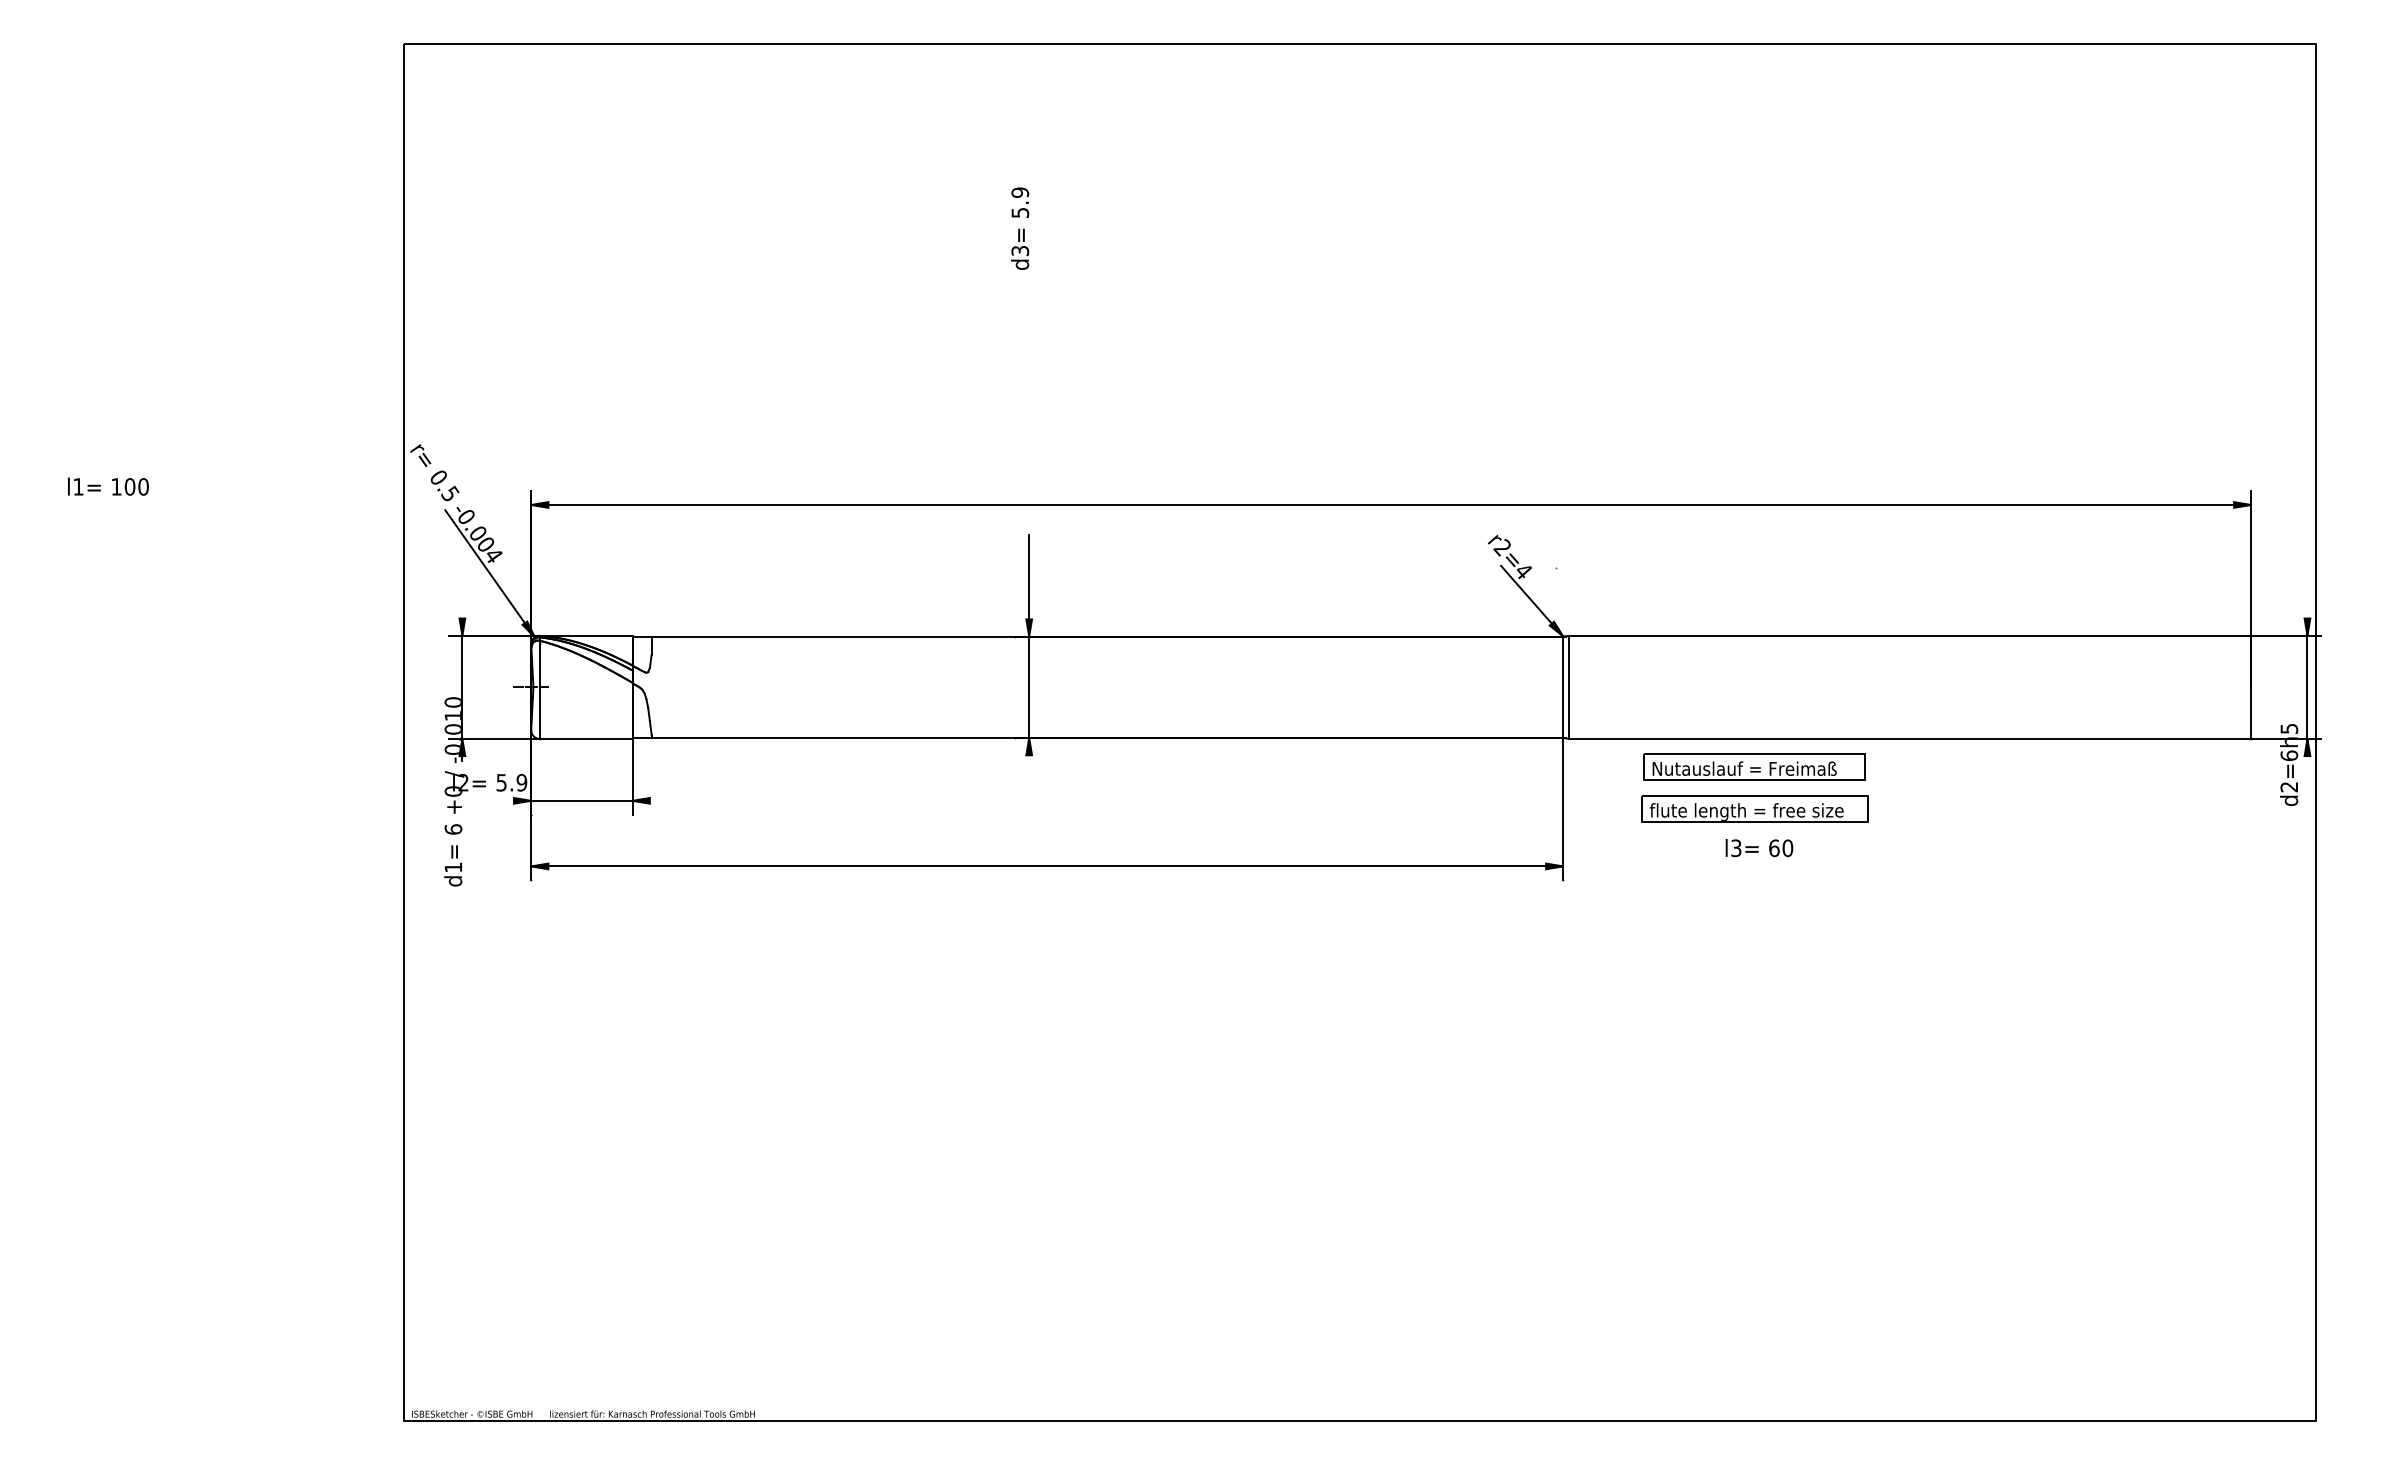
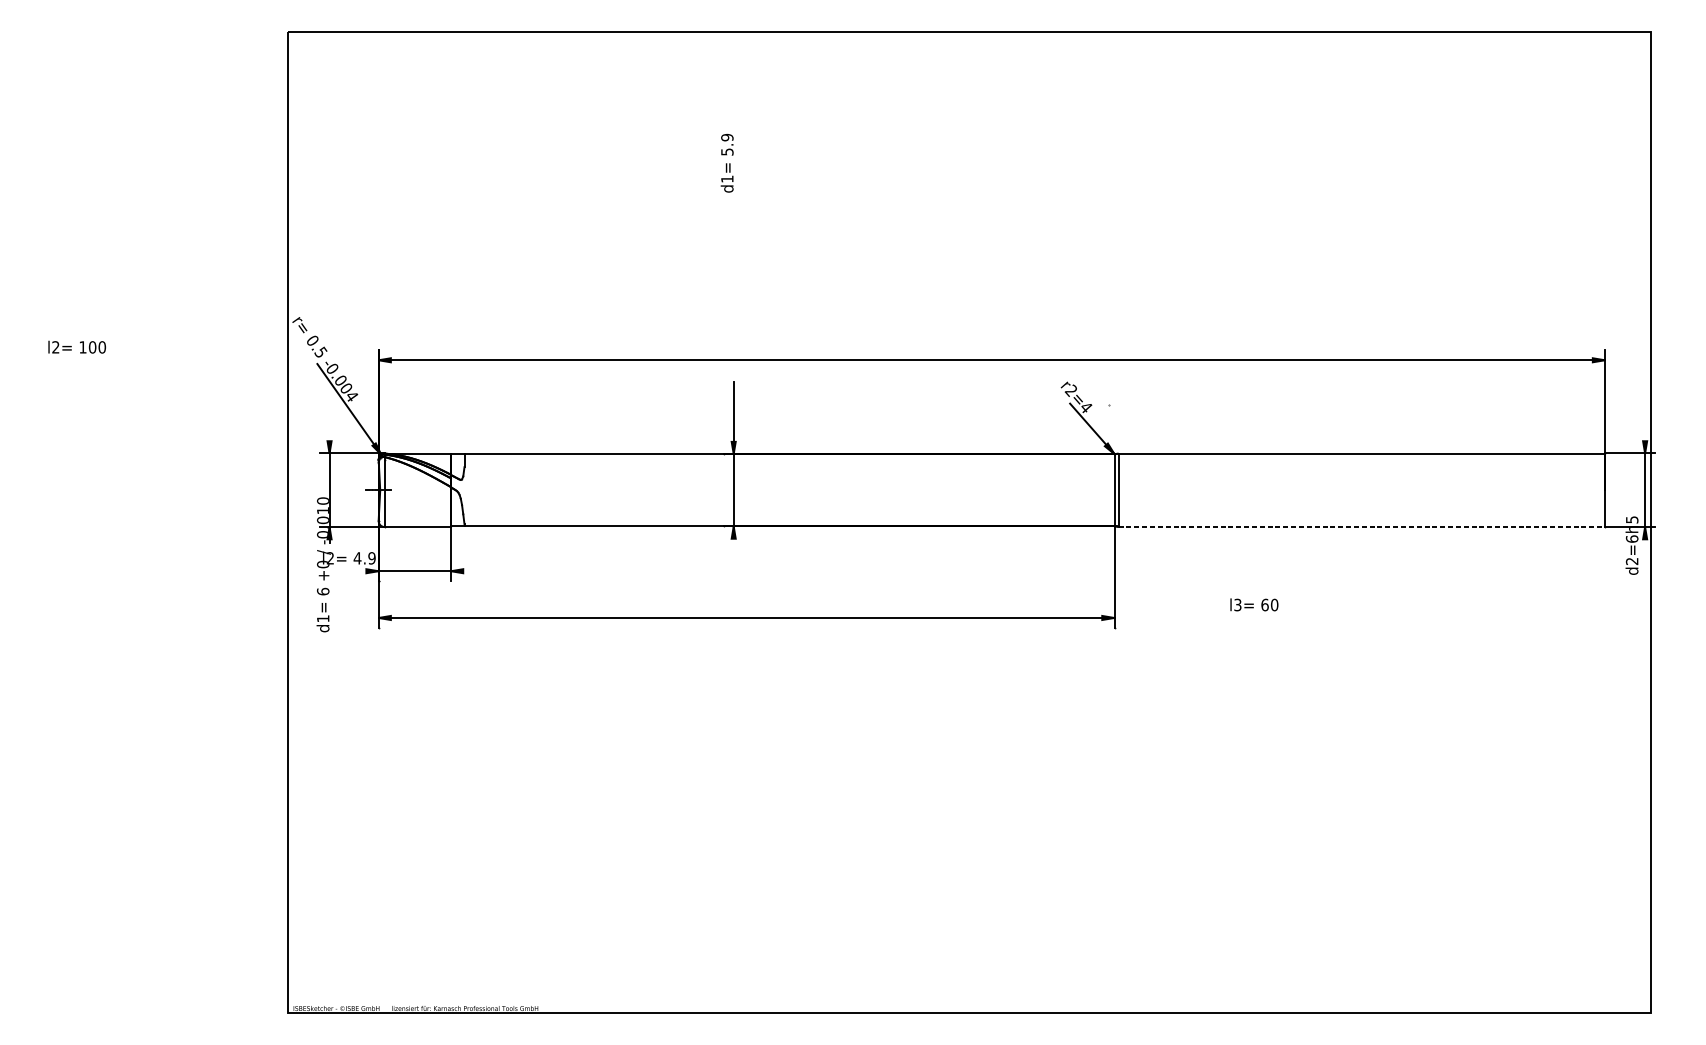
text: (1020, 251) -> (727, 179), d3= -> d1=
text: (78, 486) -> (55, 347), l1= -> l2=
line: (1910, 738) -> (1362, 526), solid -> dashed
part: (1754, 766) -> (1250, 546), removed
text: (501, 782) -> (357, 558), 5.9 -> 4.9
part: (1754, 808) -> (1250, 576), removed

